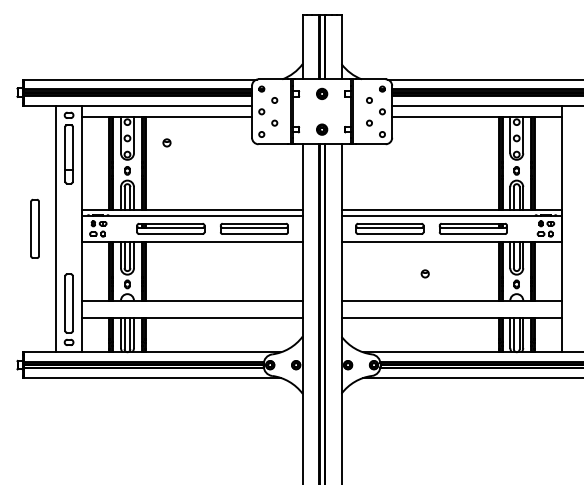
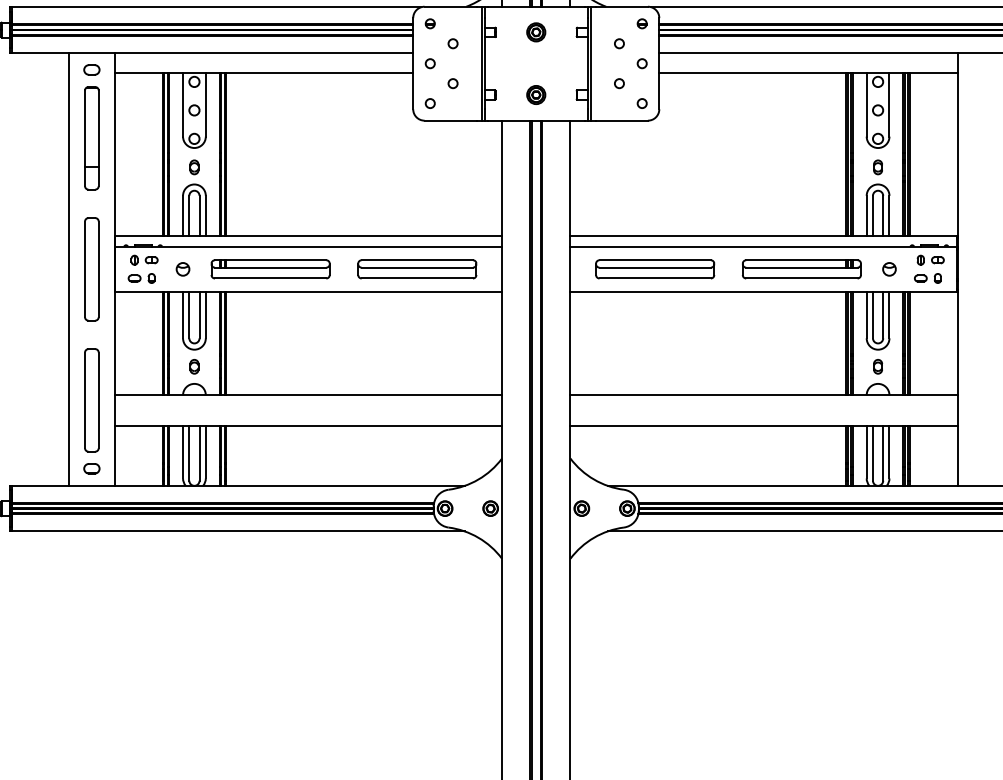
part: (166, 142) -> (182, 268), moved
part: (34, 228) -> (90, 268), moved
part: (424, 273) -> (888, 268), moved

